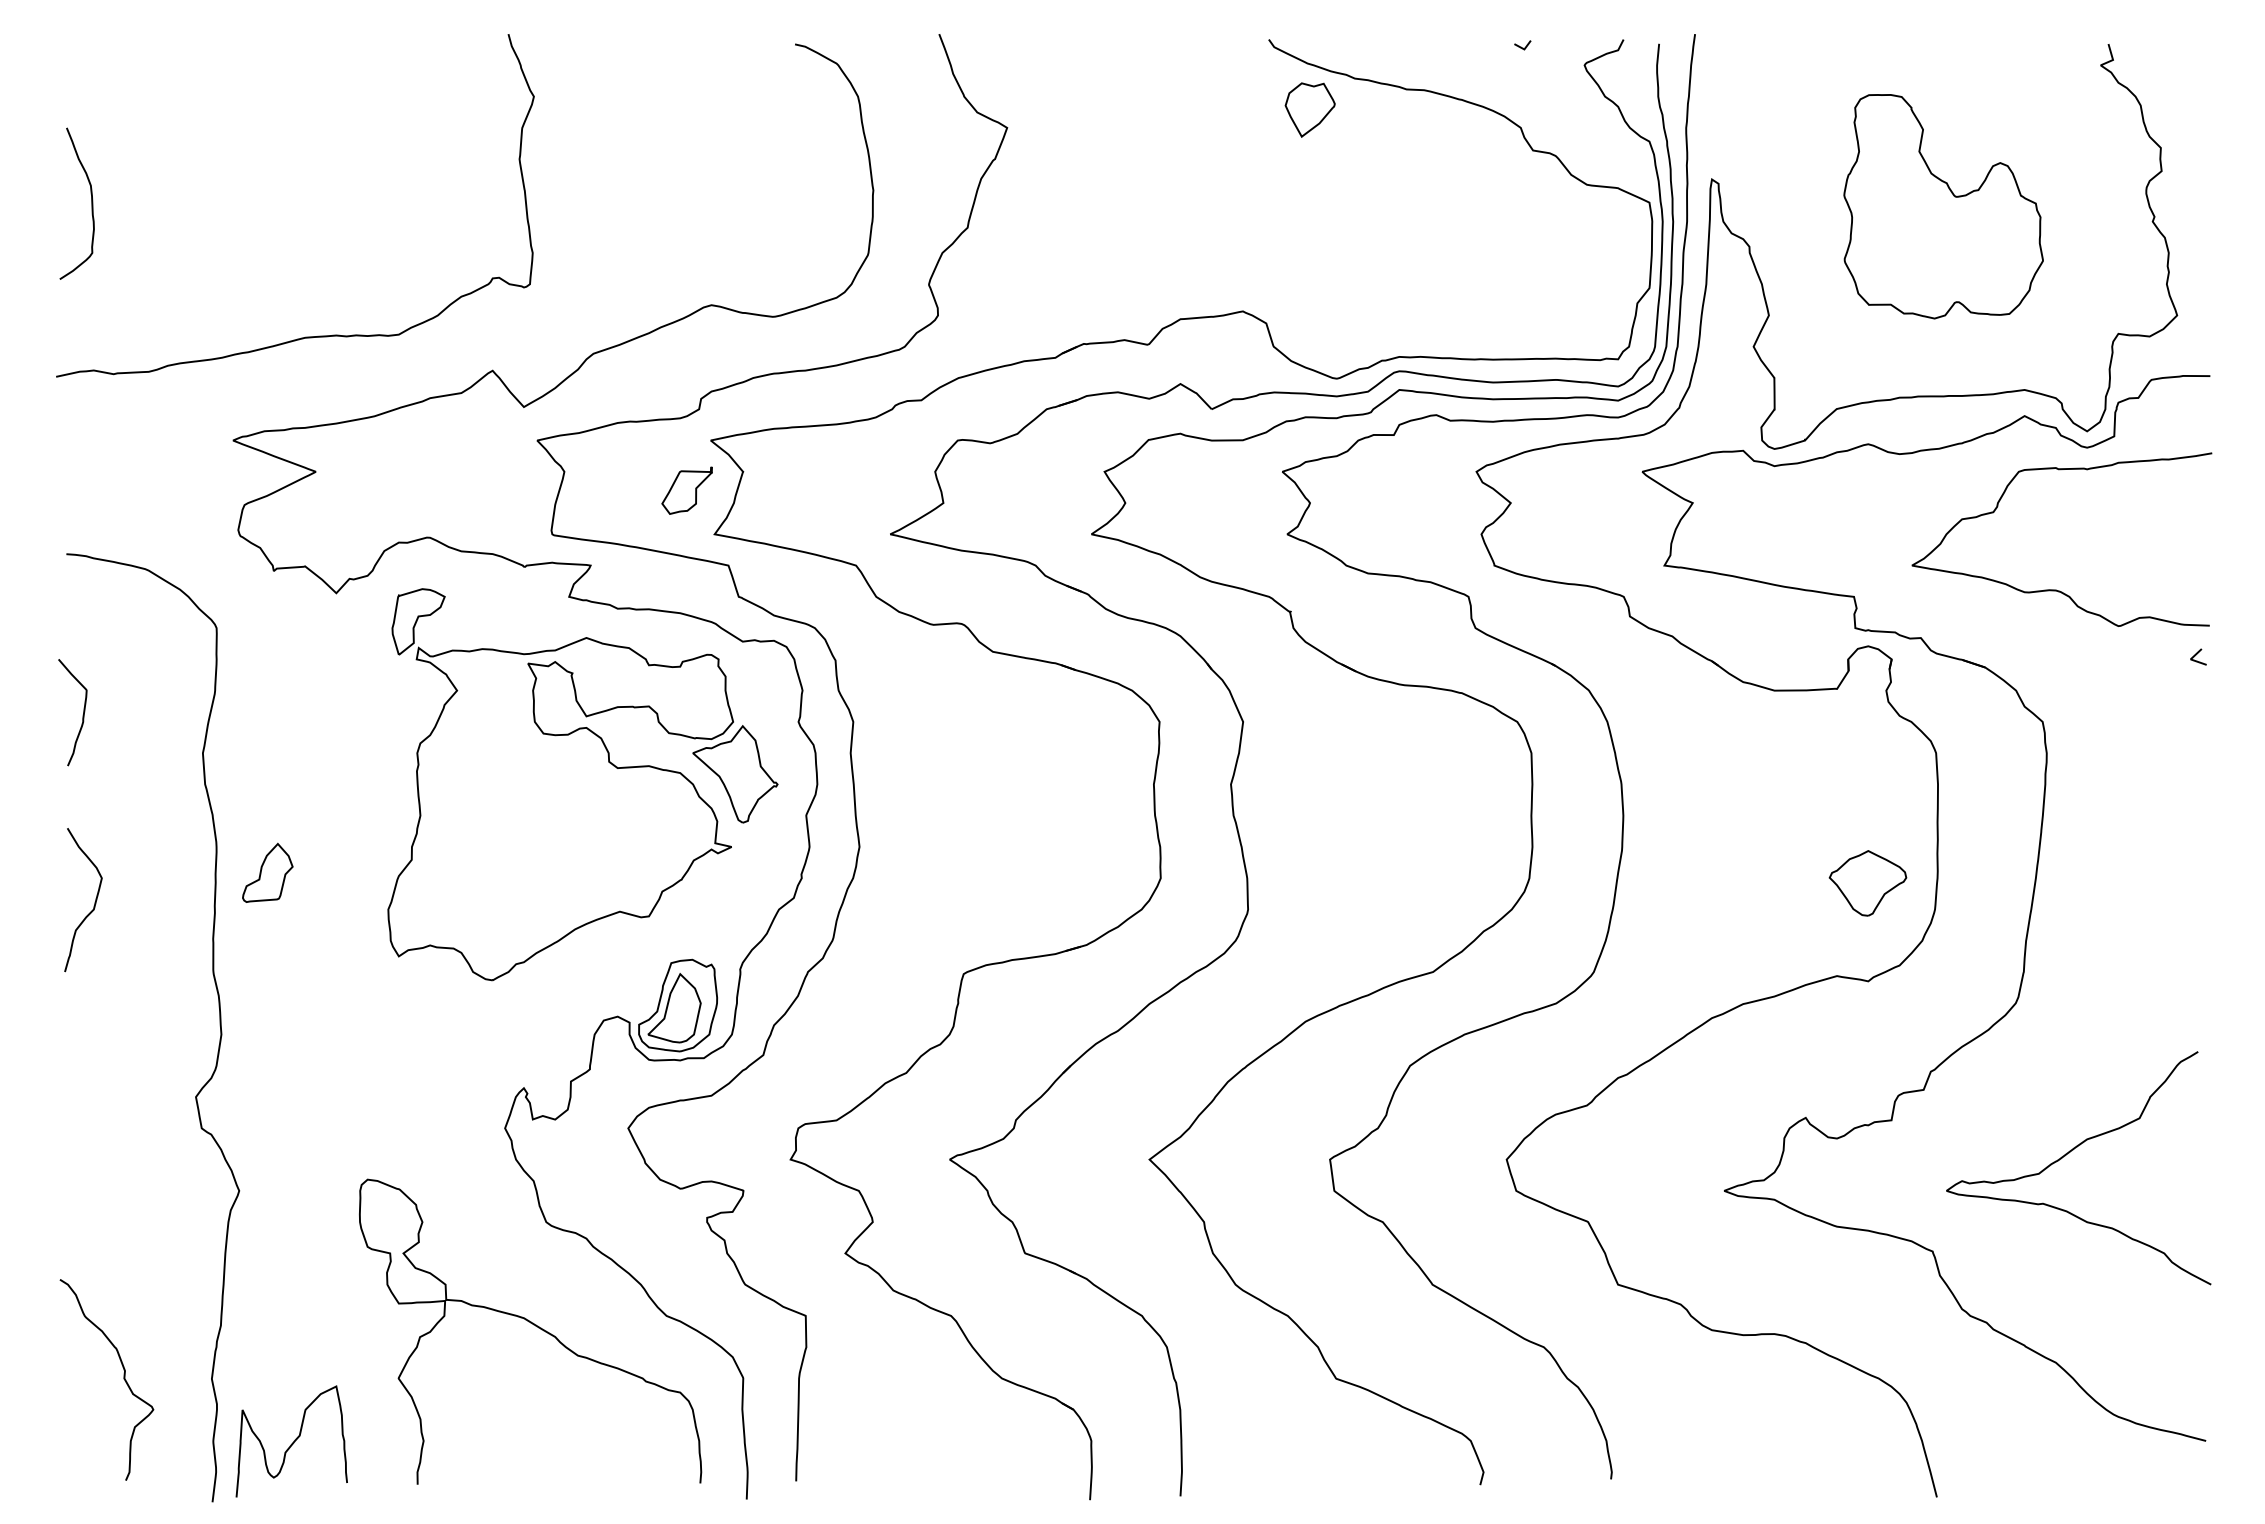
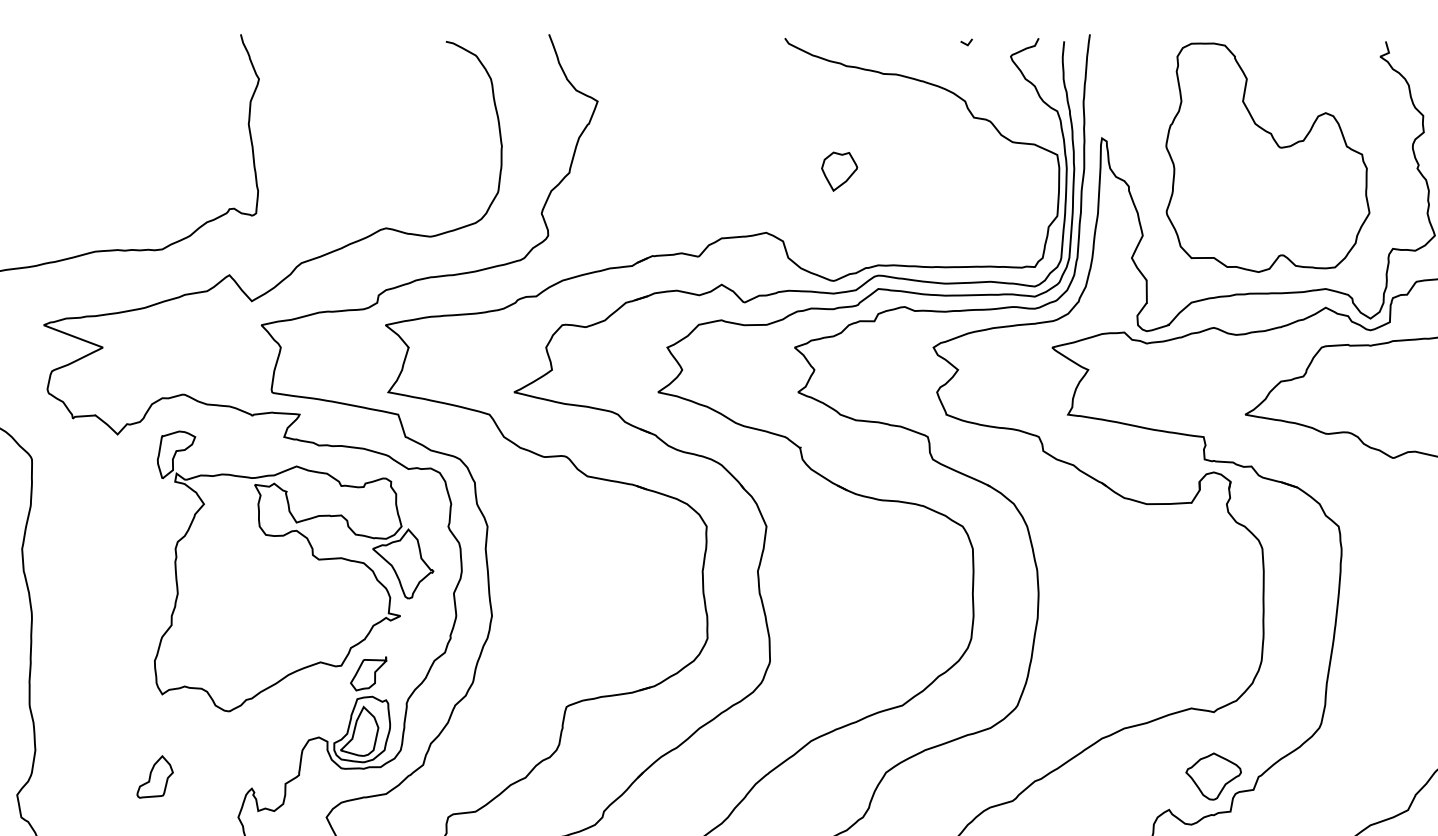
part: (1309, 109) -> (839, 171), moved
part: (1943, 206) -> (1267, 157), size x1.43
part: (686, 490) -> (368, 673), moved
part: (267, 872) -> (154, 776), moved
part: (1867, 883) -> (1213, 776), moved

